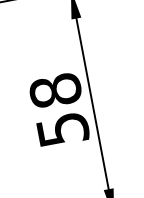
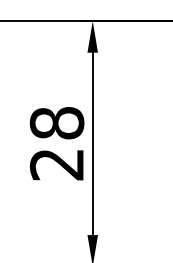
text: (62, 129) -> (56, 164), 58 -> 28

